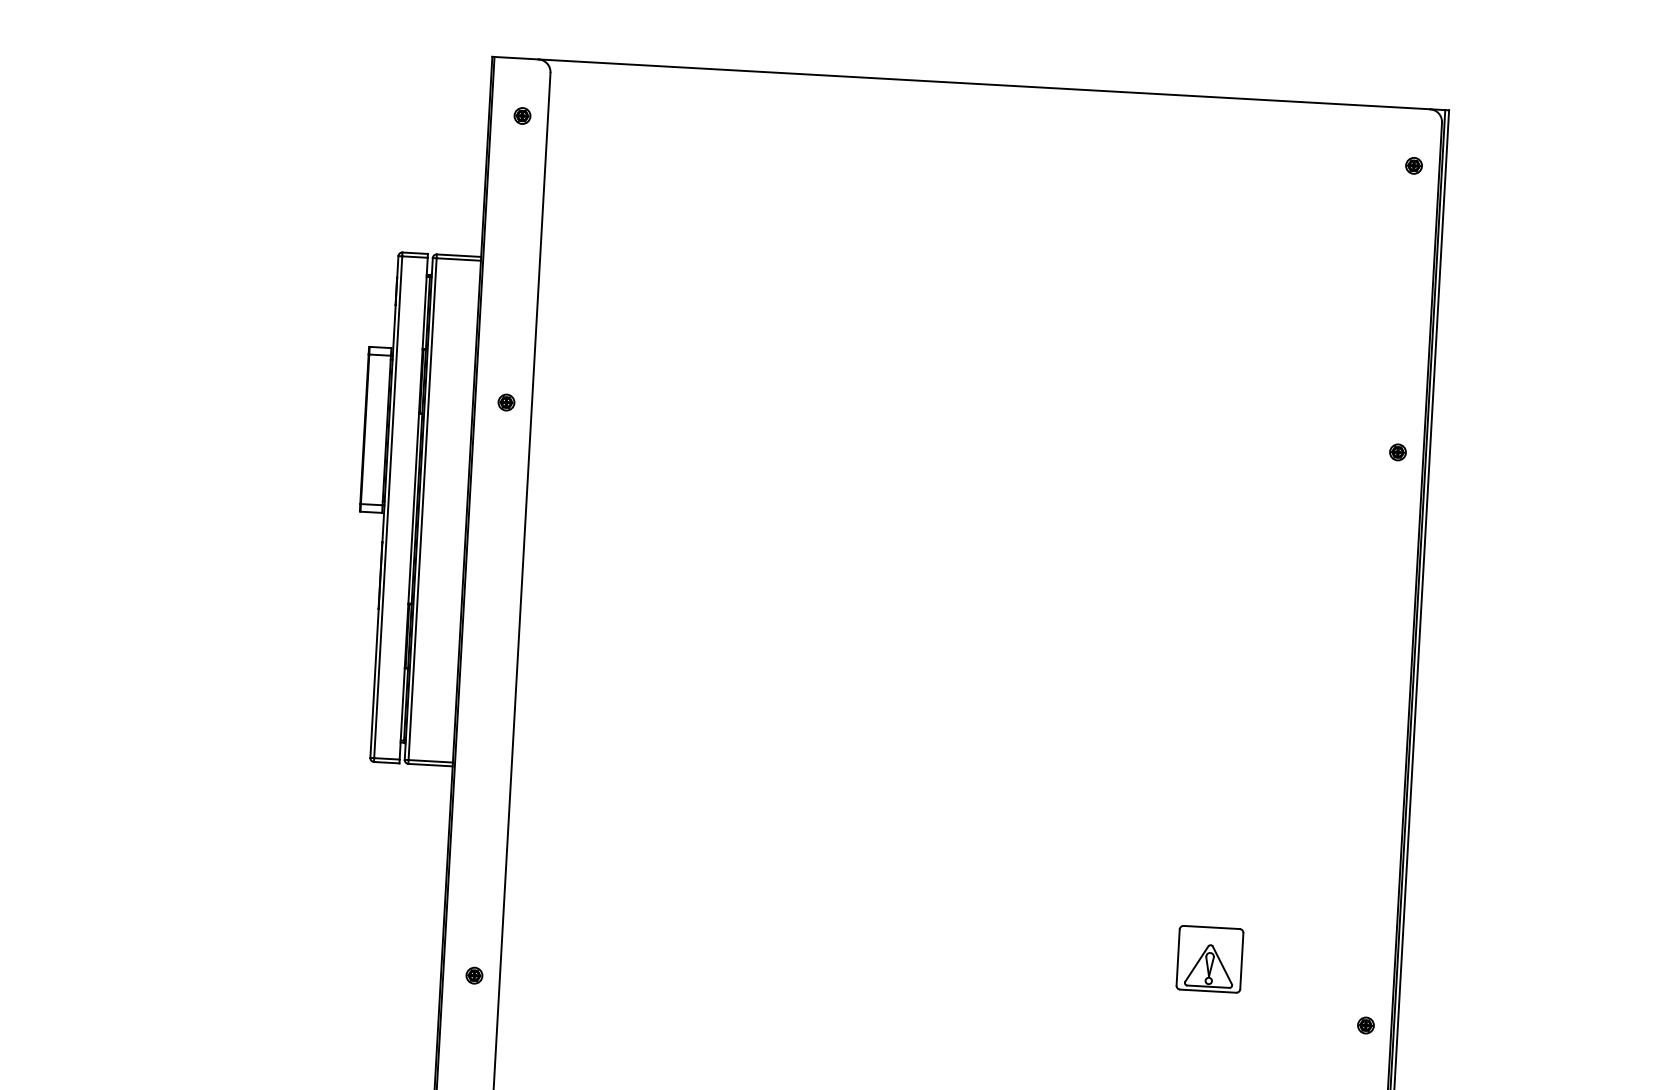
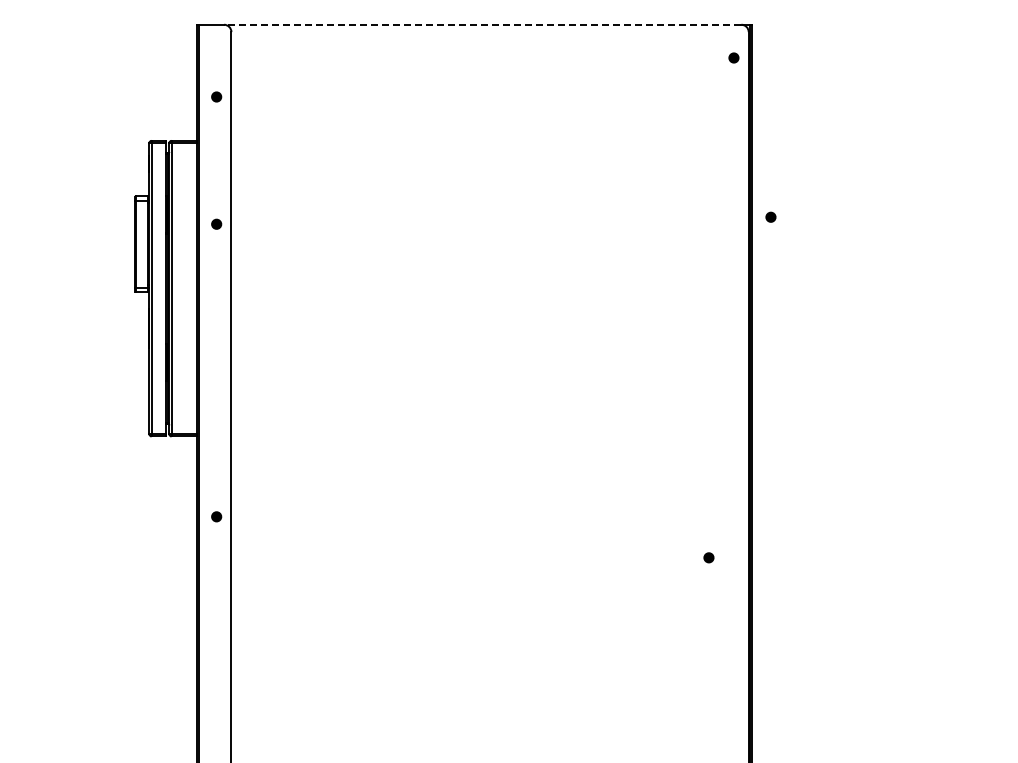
line: (983, 83) -> (482, 24), solid -> dashed
part: (522, 115) -> (216, 96), moved
part: (1397, 451) -> (770, 216), moved
part: (1209, 959) -> (641, 523), removed
part: (474, 975) -> (216, 516), moved
part: (1365, 1024) -> (708, 557), moved

